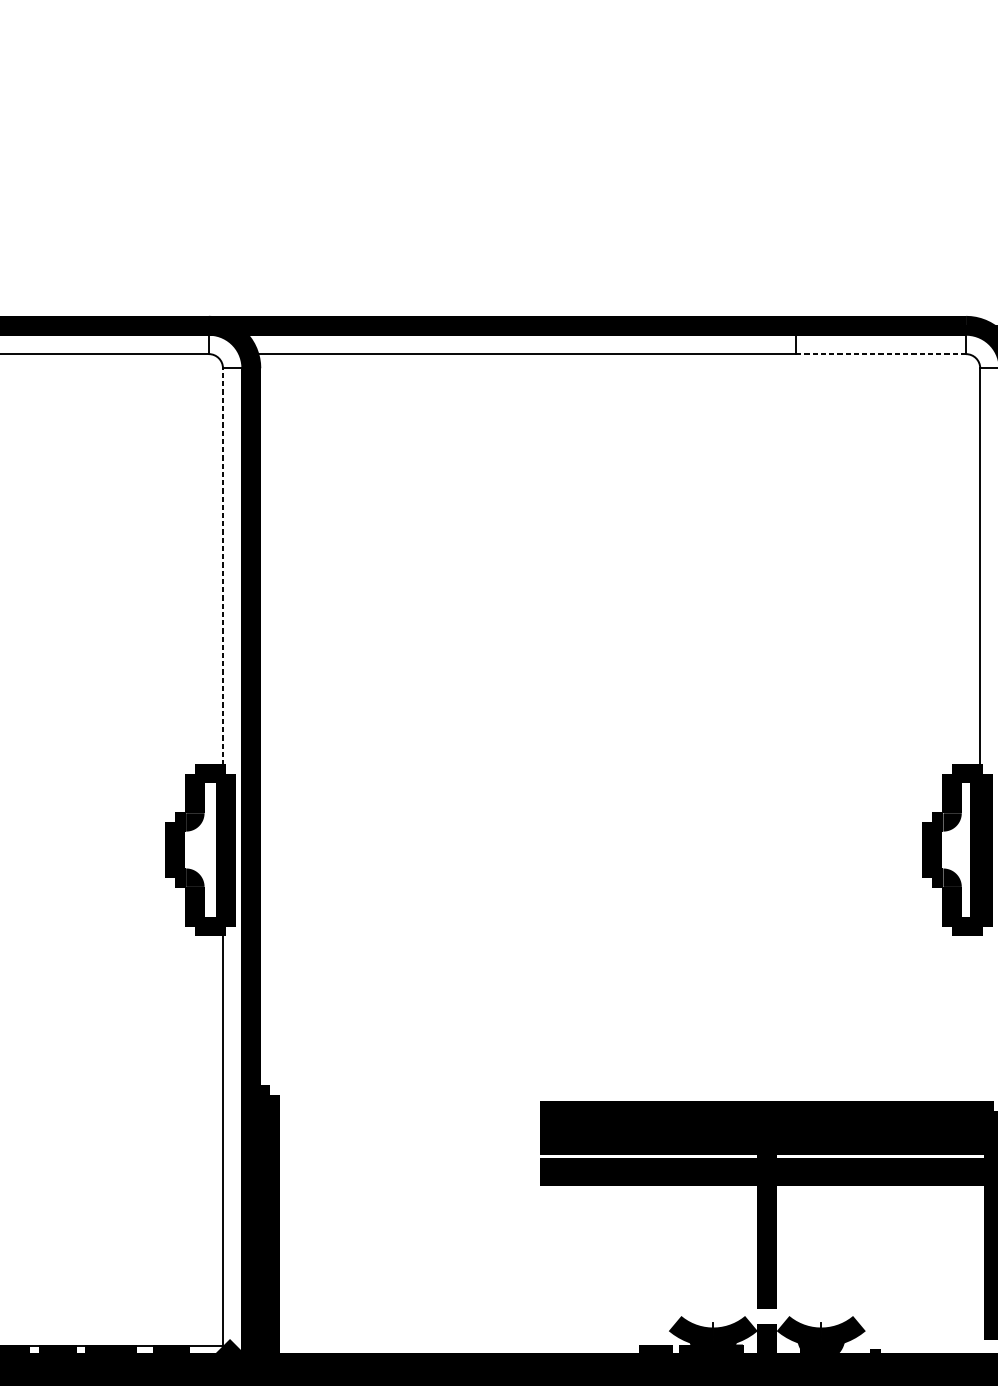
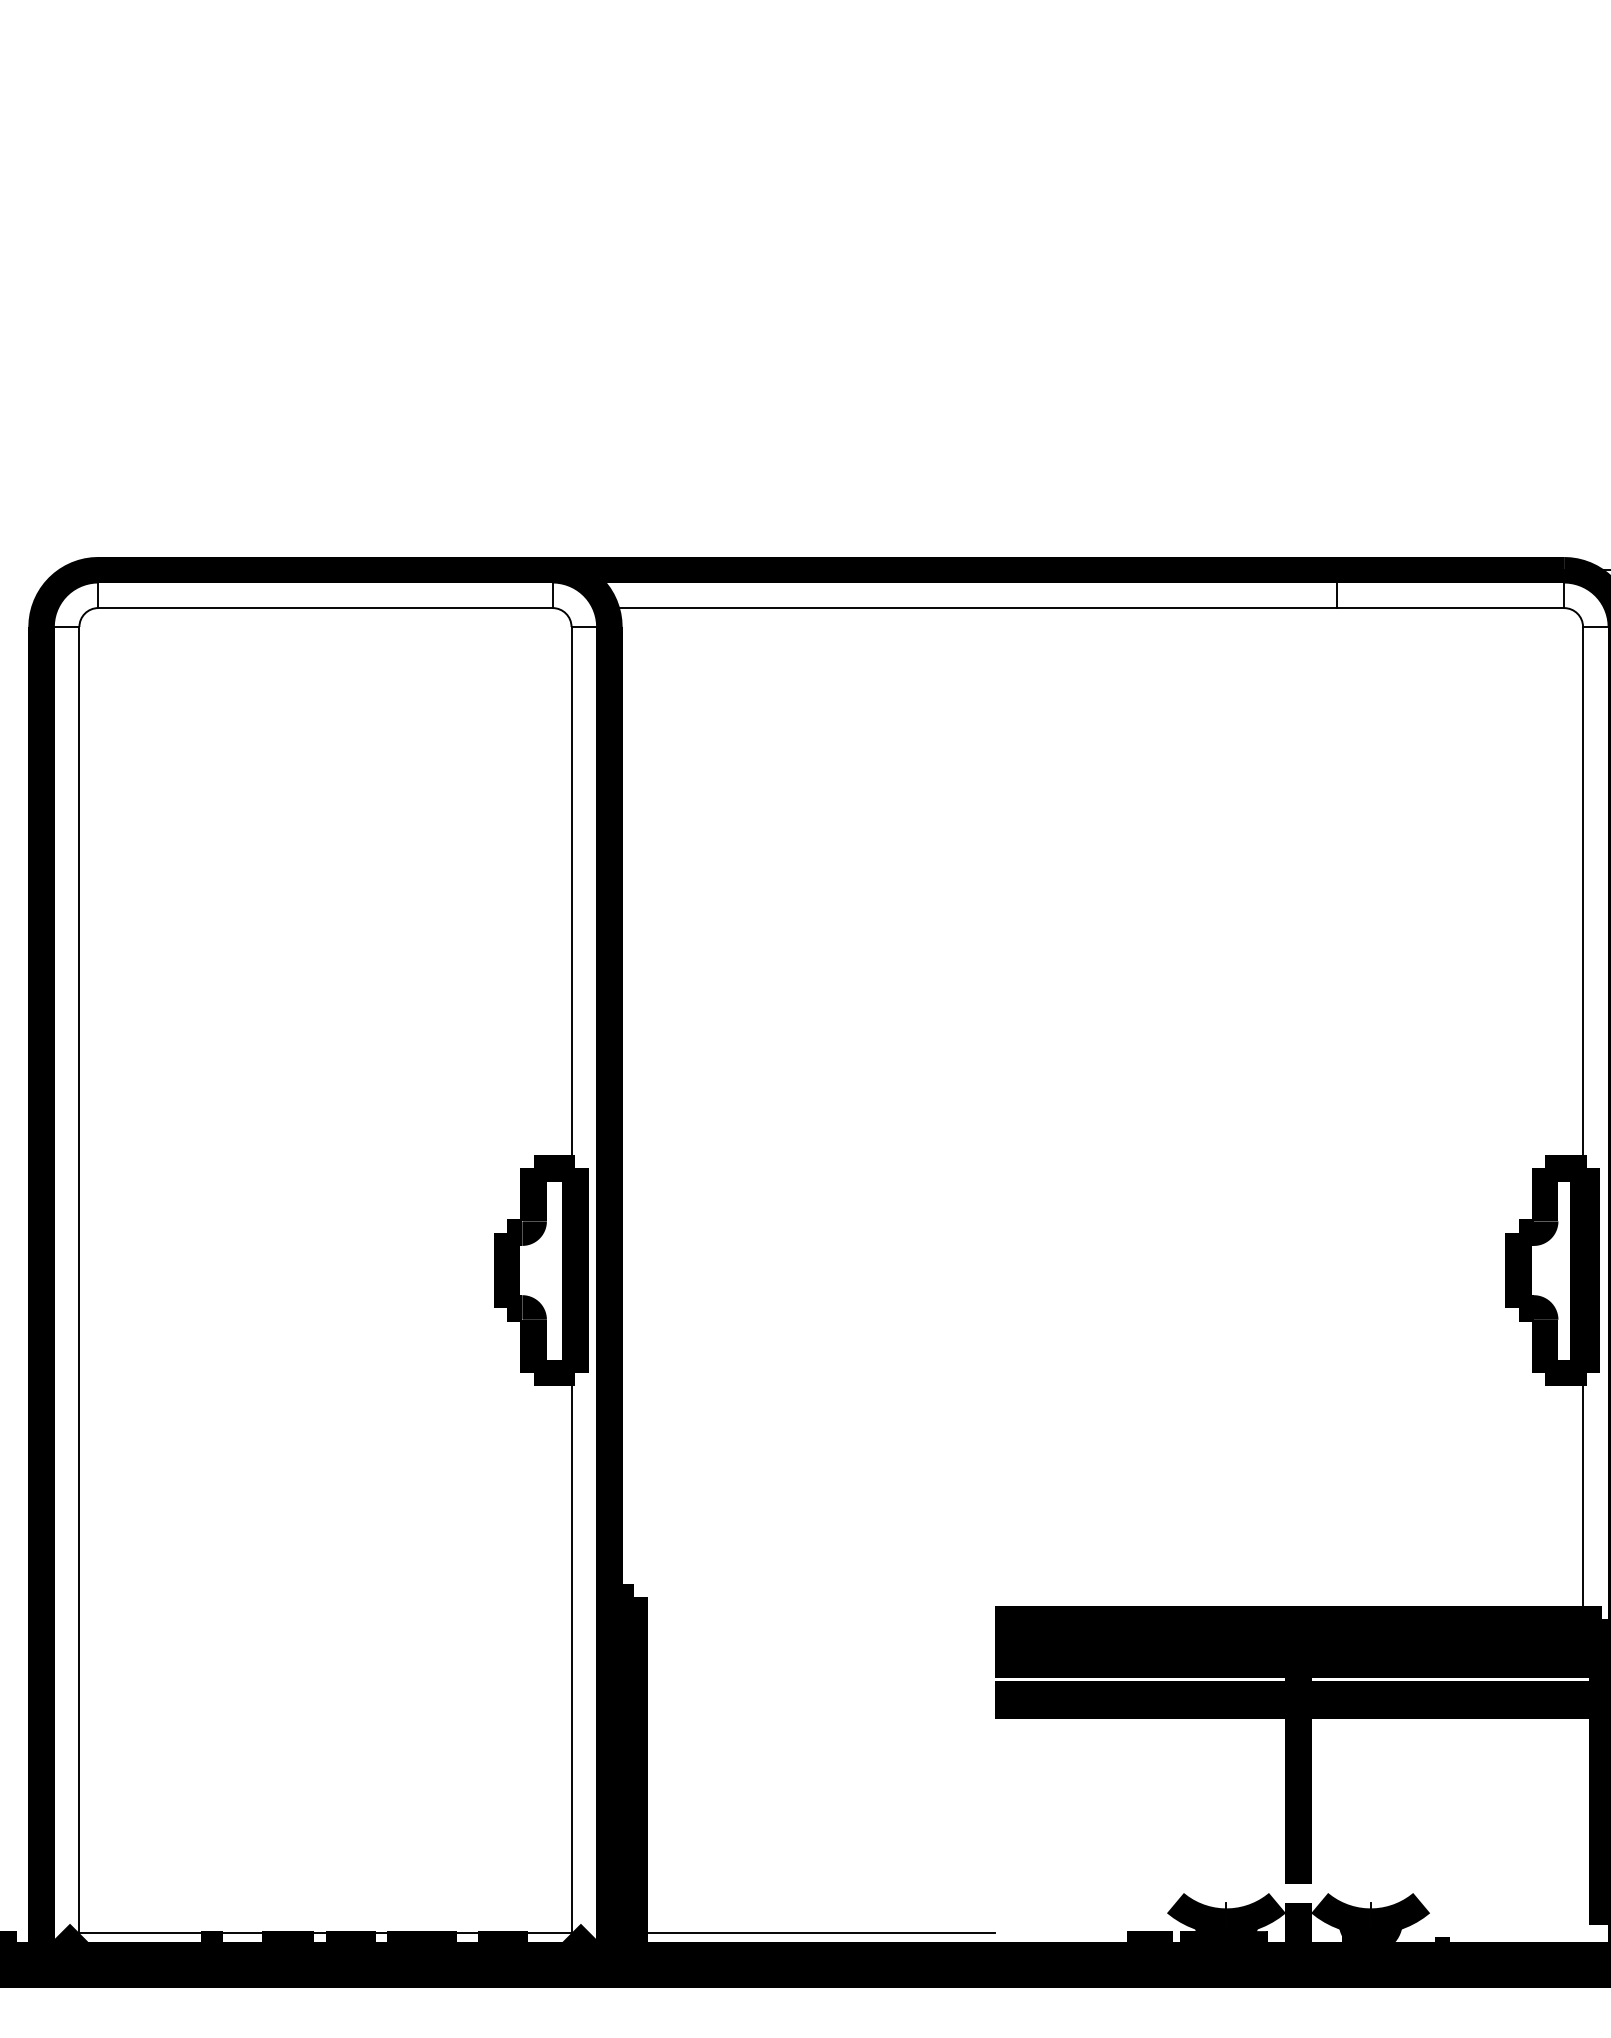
line: (880, 354) -> (1450, 608), dashed -> solid
line: (222, 570) -> (571, 897), dashed -> solid
line: (980, 1018) -> (1583, 1495), added
line: (404, 1346) -> (814, 1933), added

